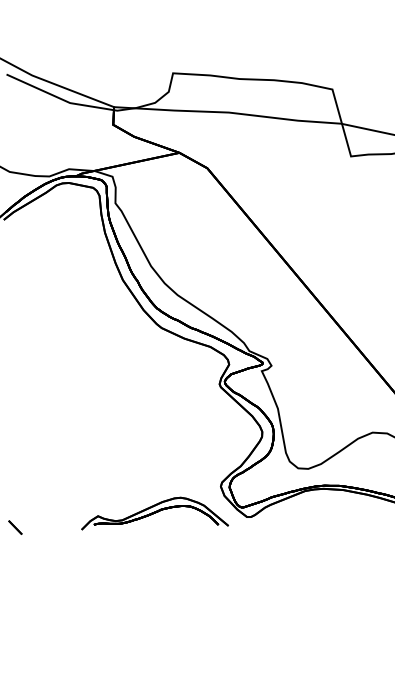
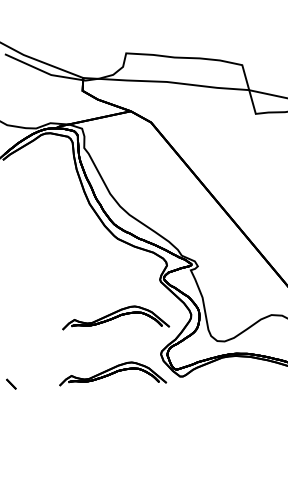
part: (159, 435) -> (116, 317), added

